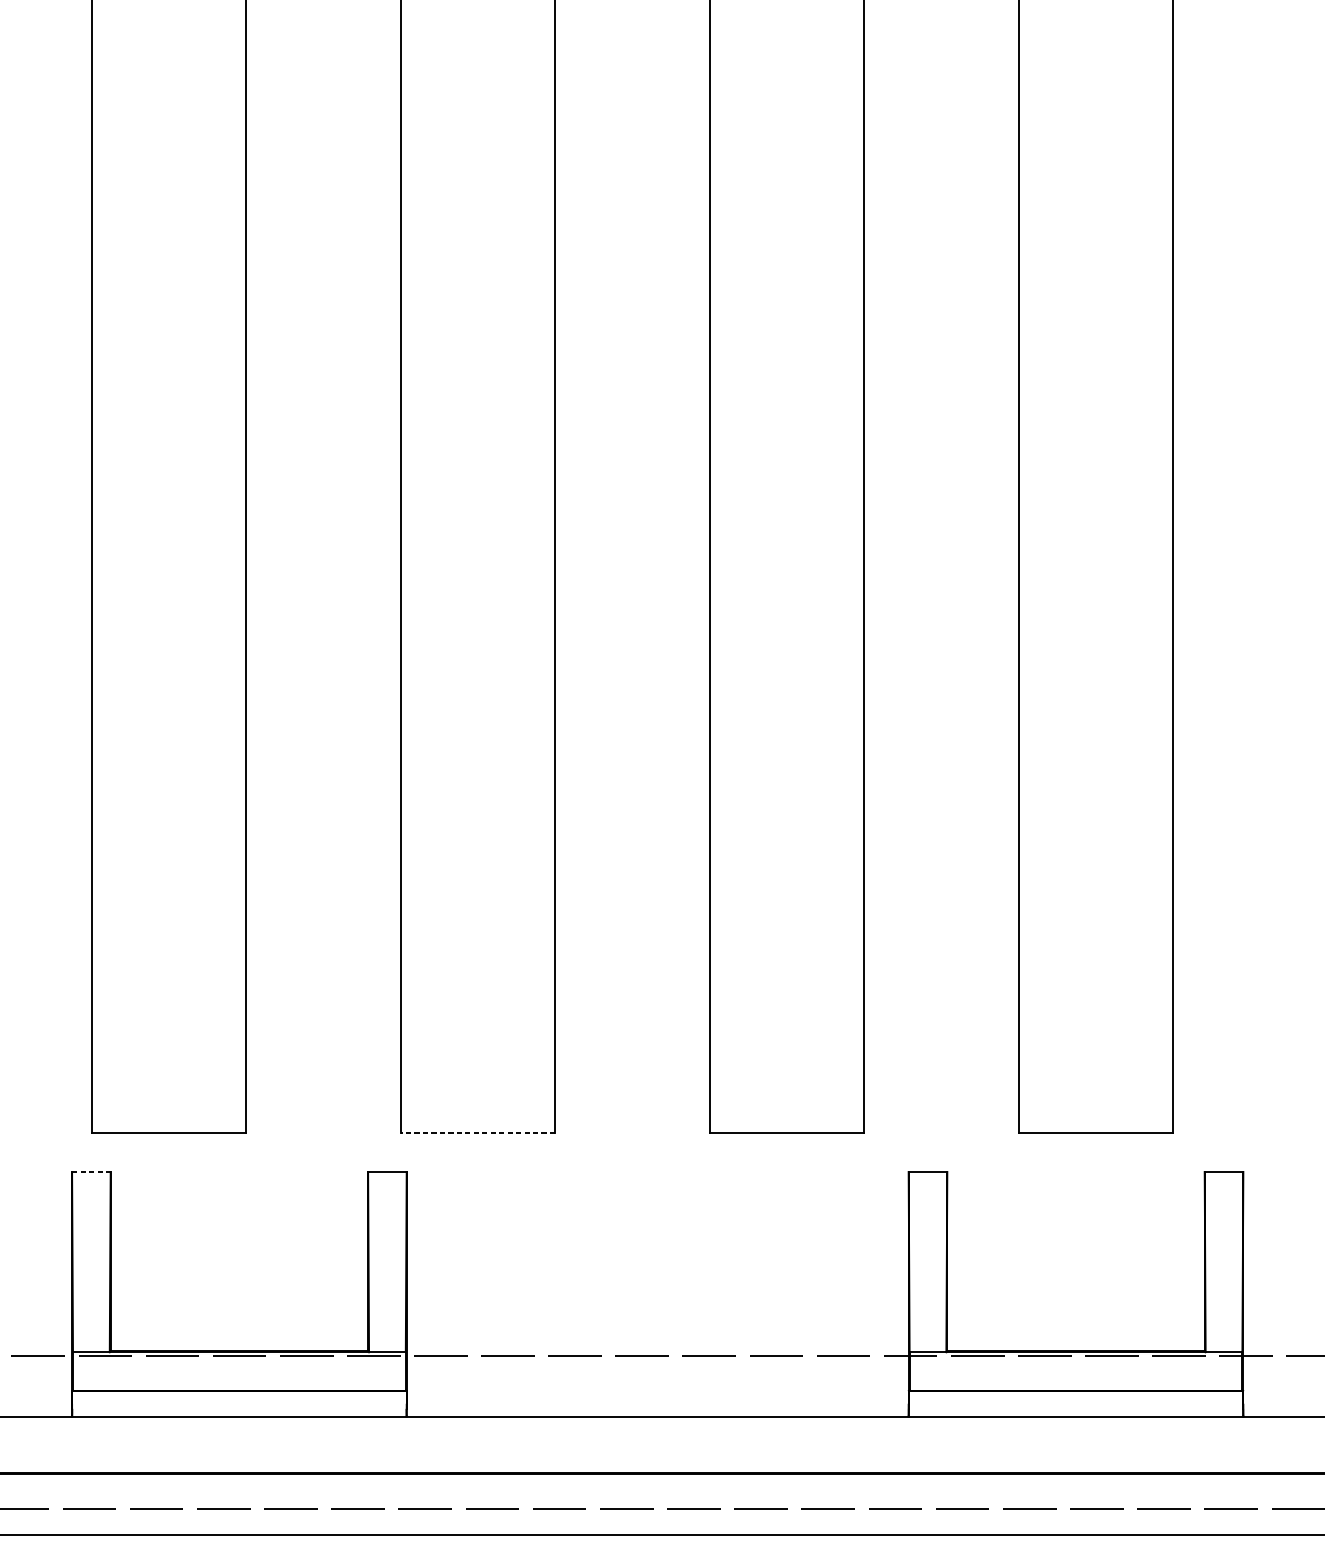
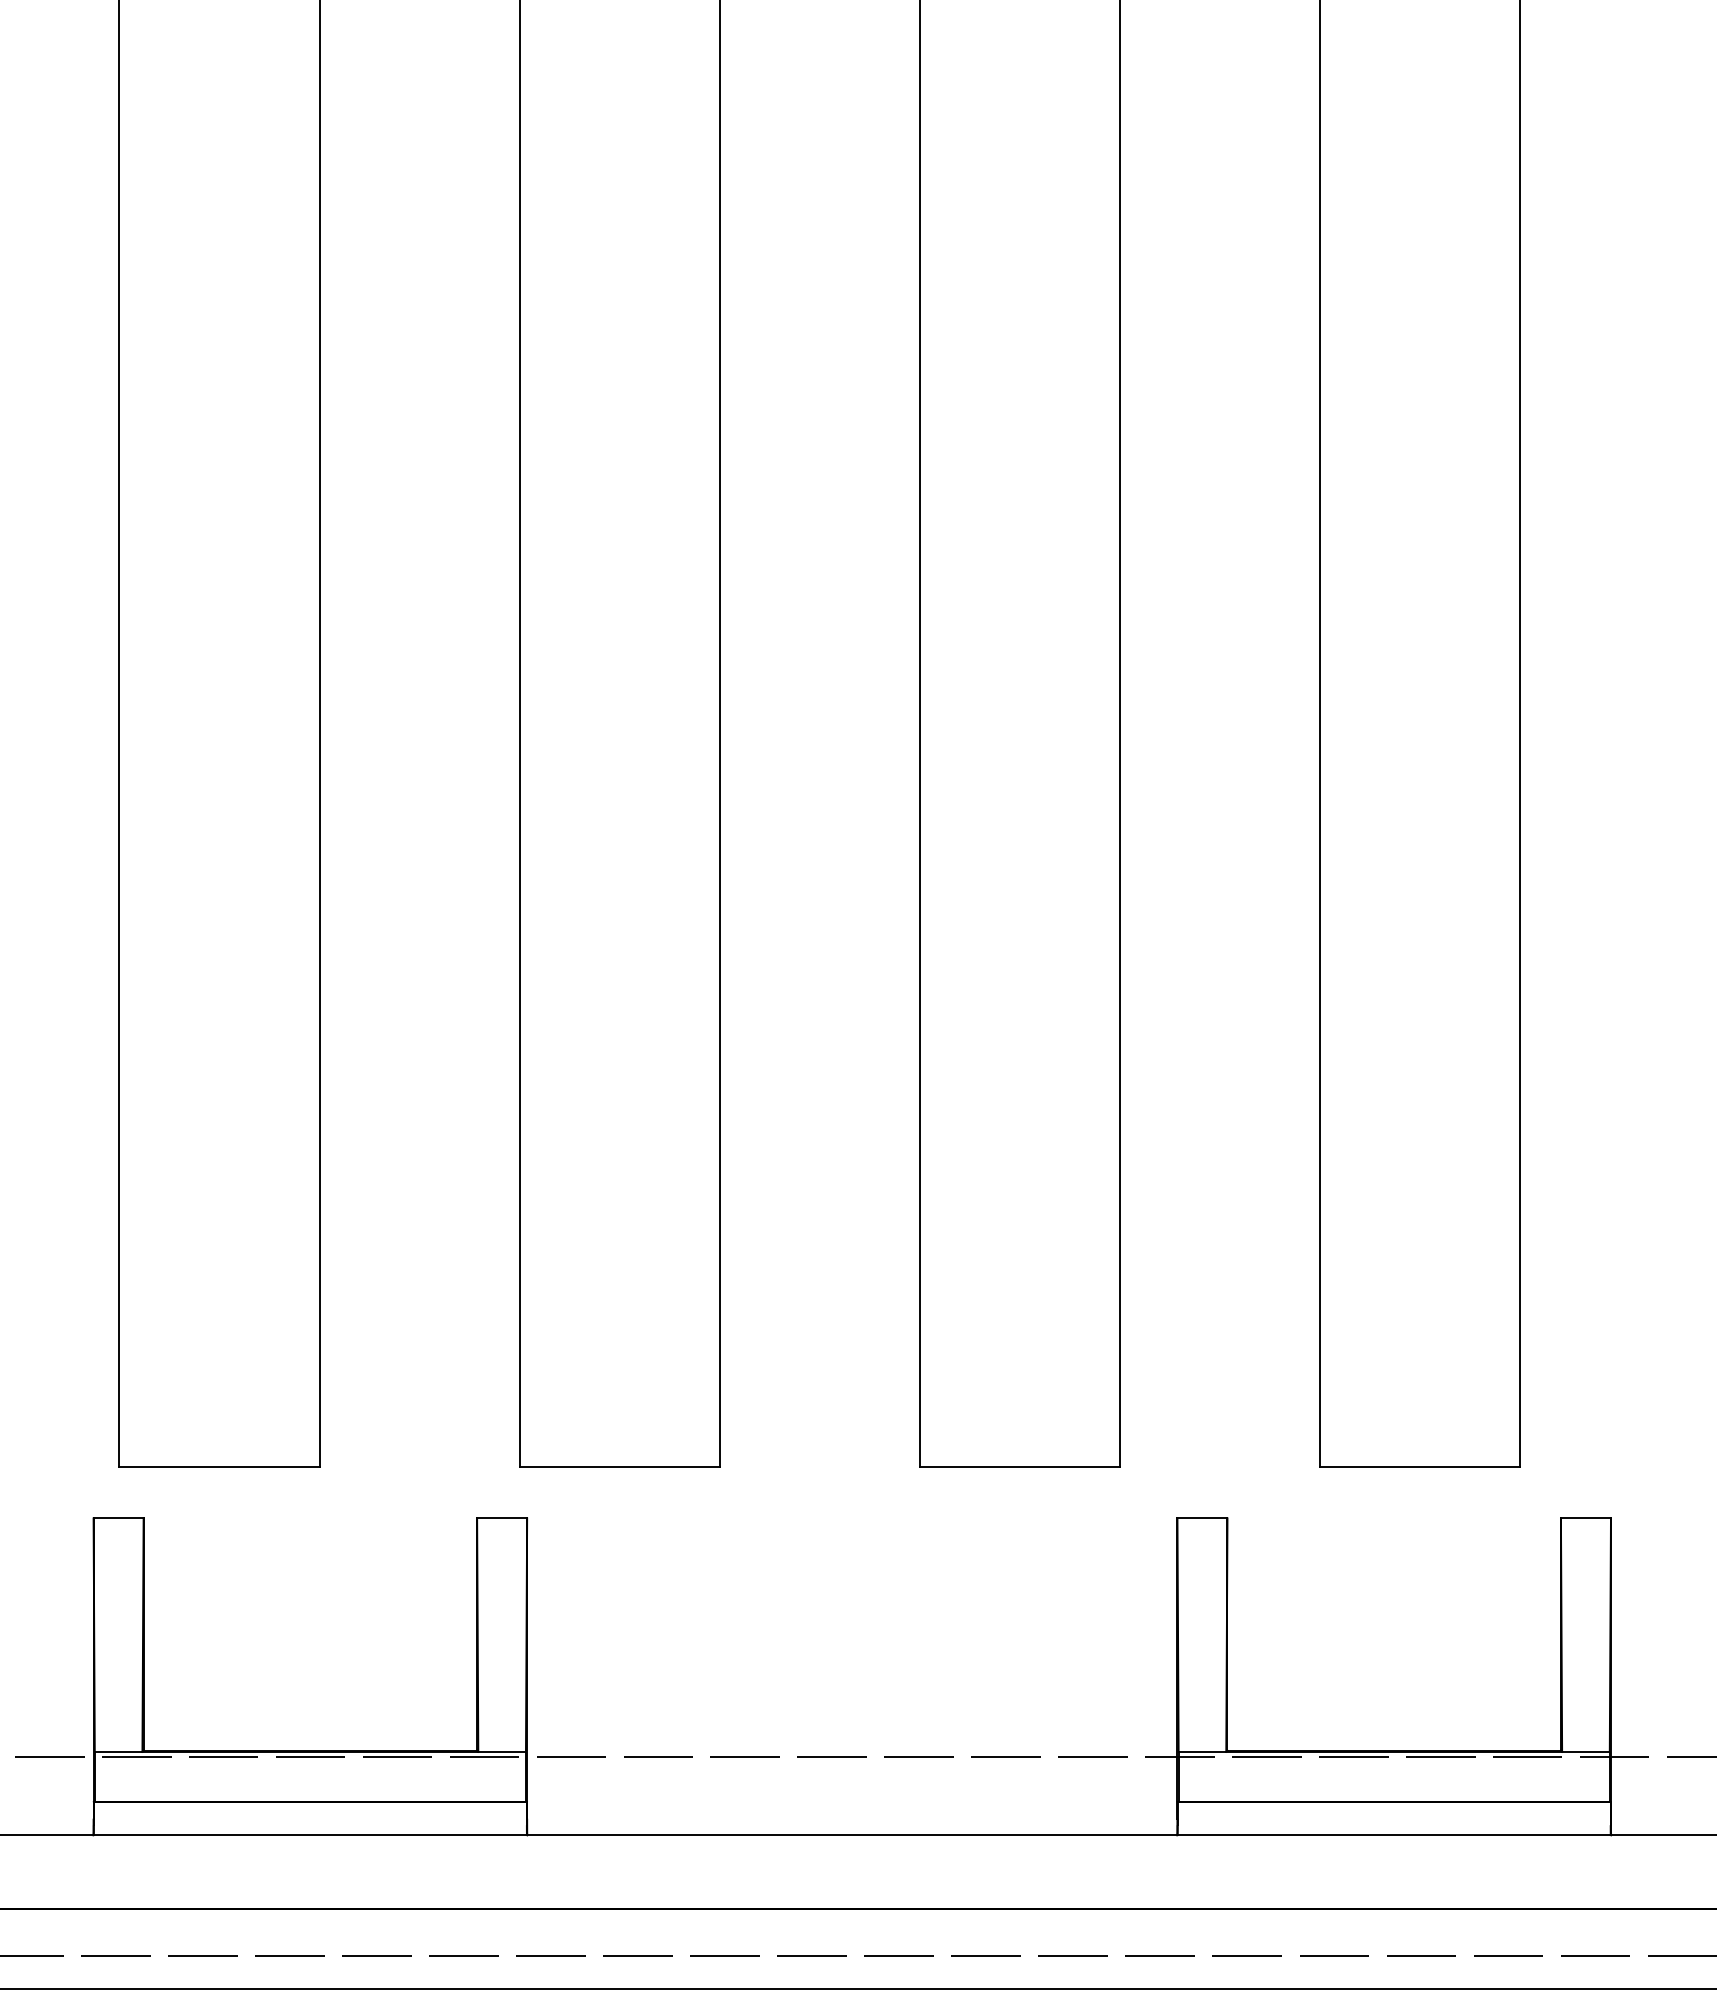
line: (478, 1132) -> (619, 1467), dashed -> solid
line: (92, 1172) -> (119, 1518), dashed -> solid

